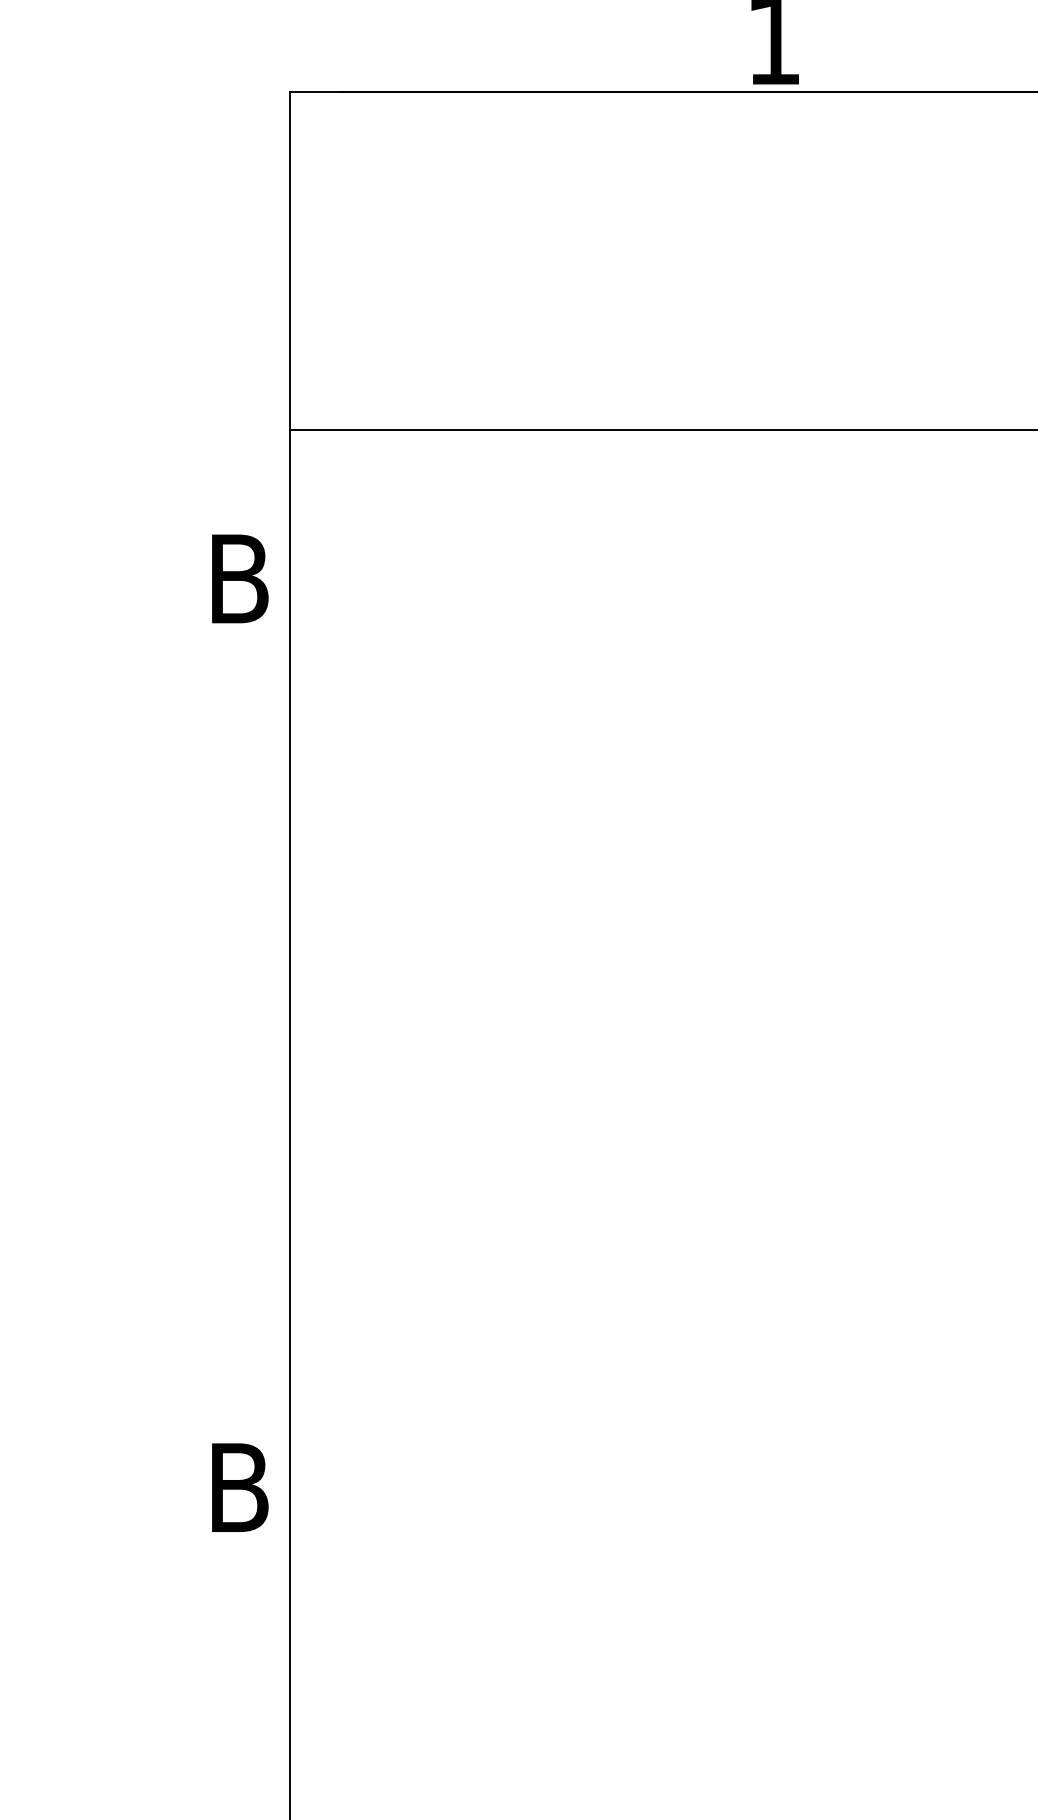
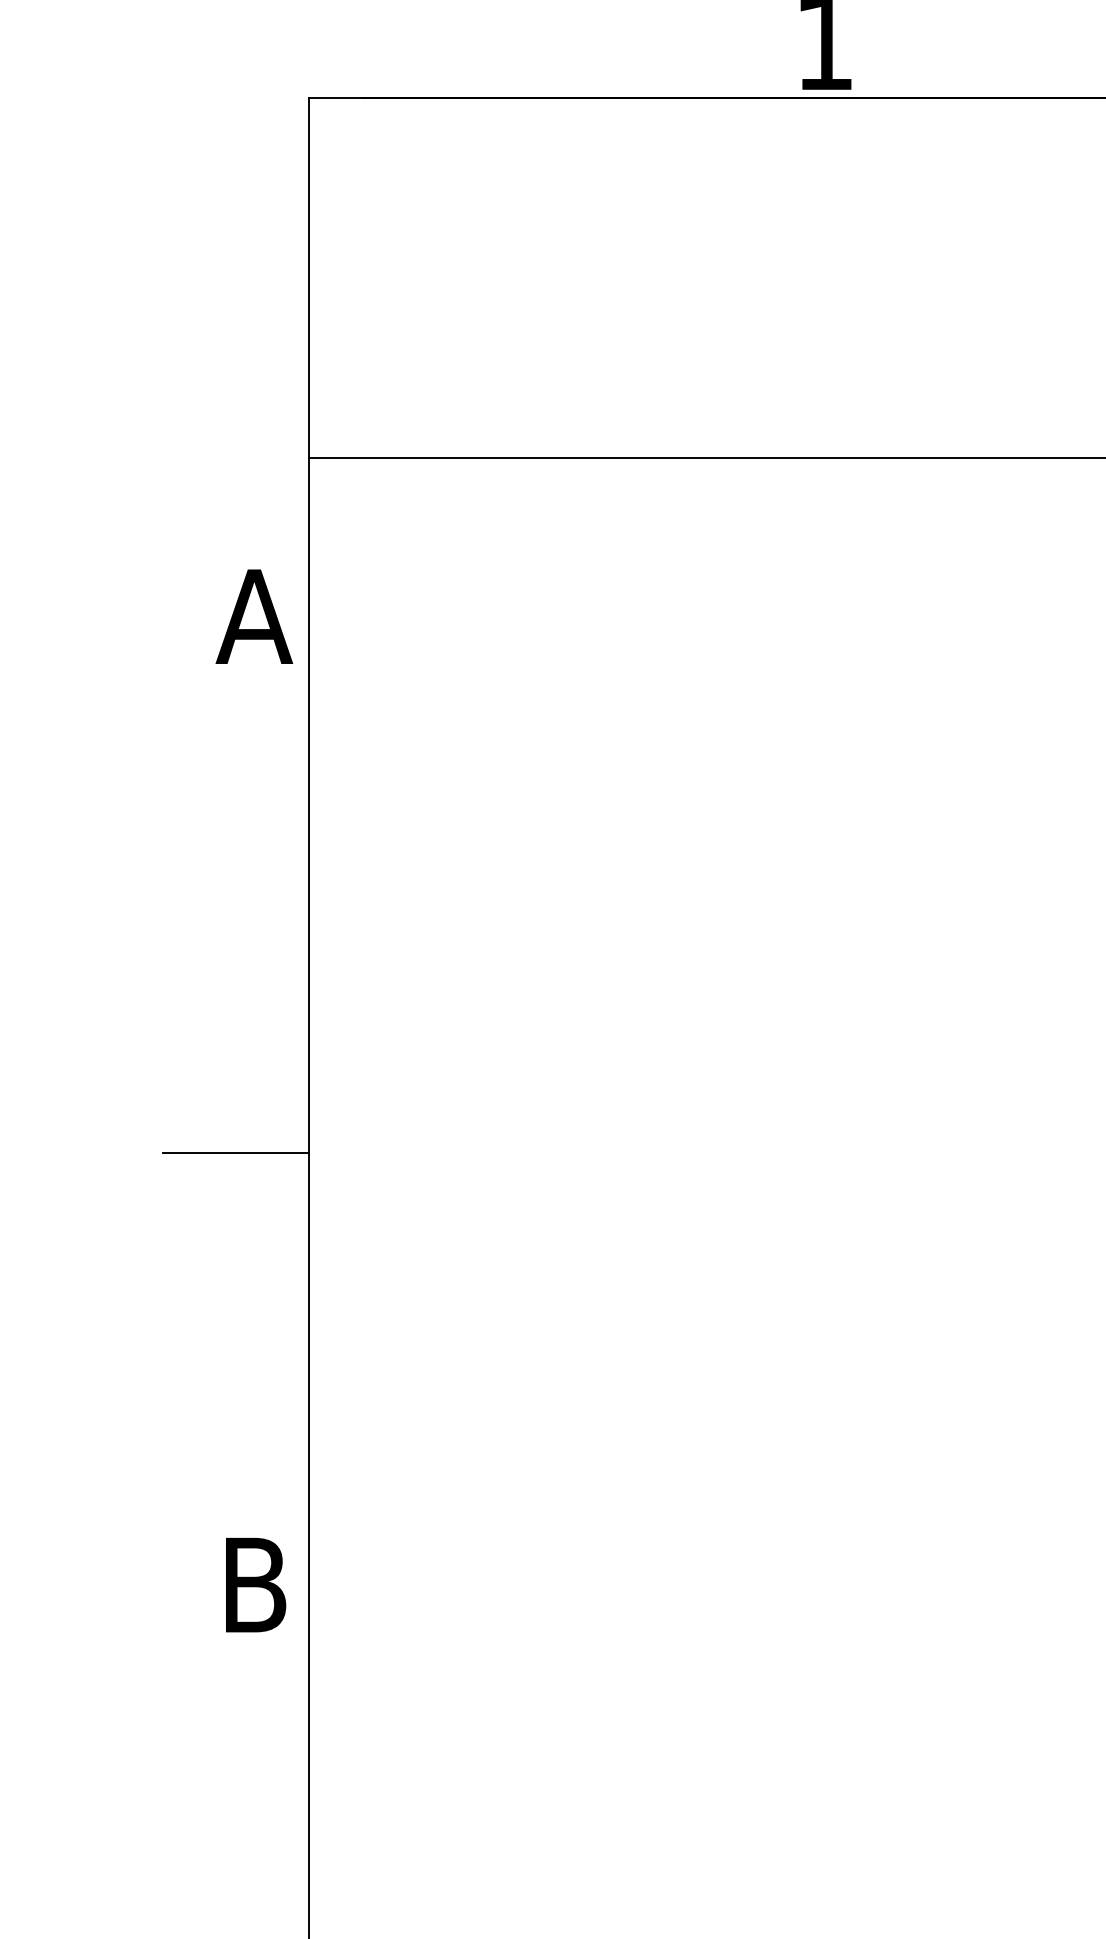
text: (238, 578) -> (254, 616), B -> A
line: (221, 1081) -> (235, 1152), added

